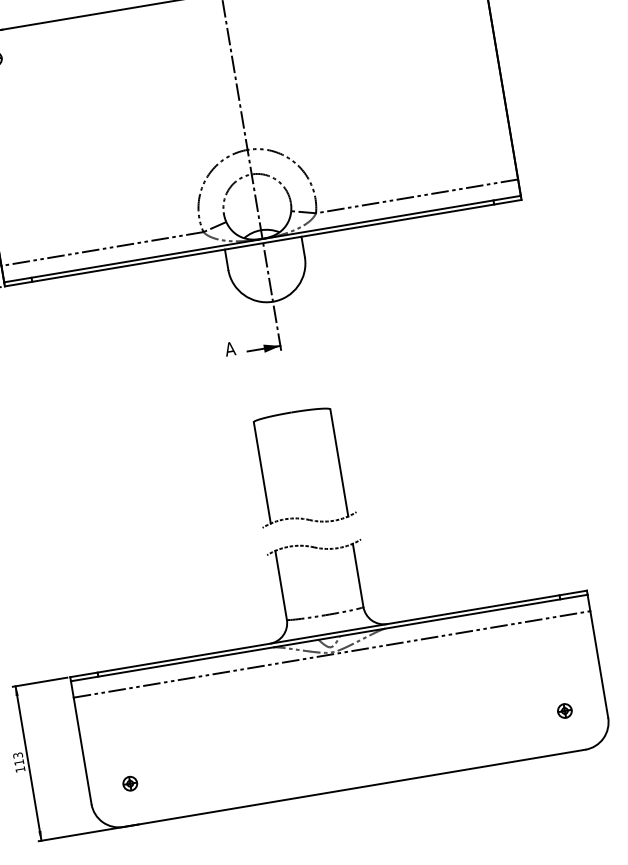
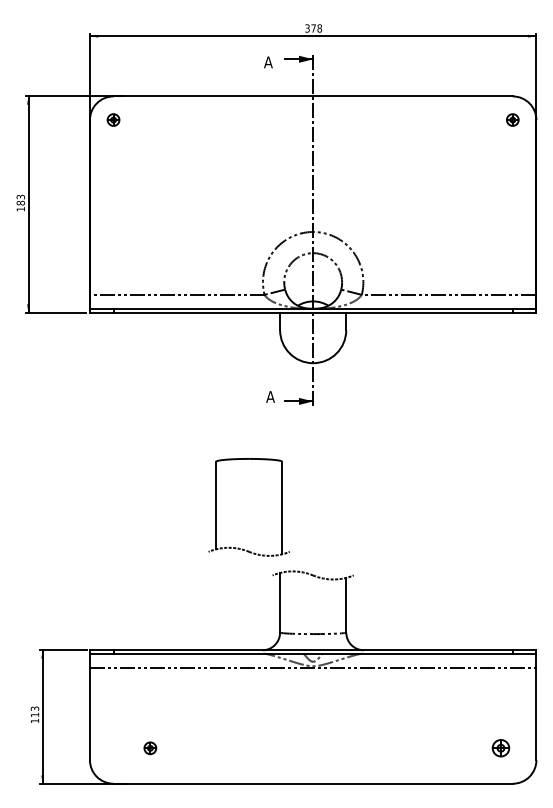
part: (263, 475) -> (216, 507), moved
part: (564, 711) -> (500, 748), size x1.4
part: (130, 783) -> (150, 748), moved

